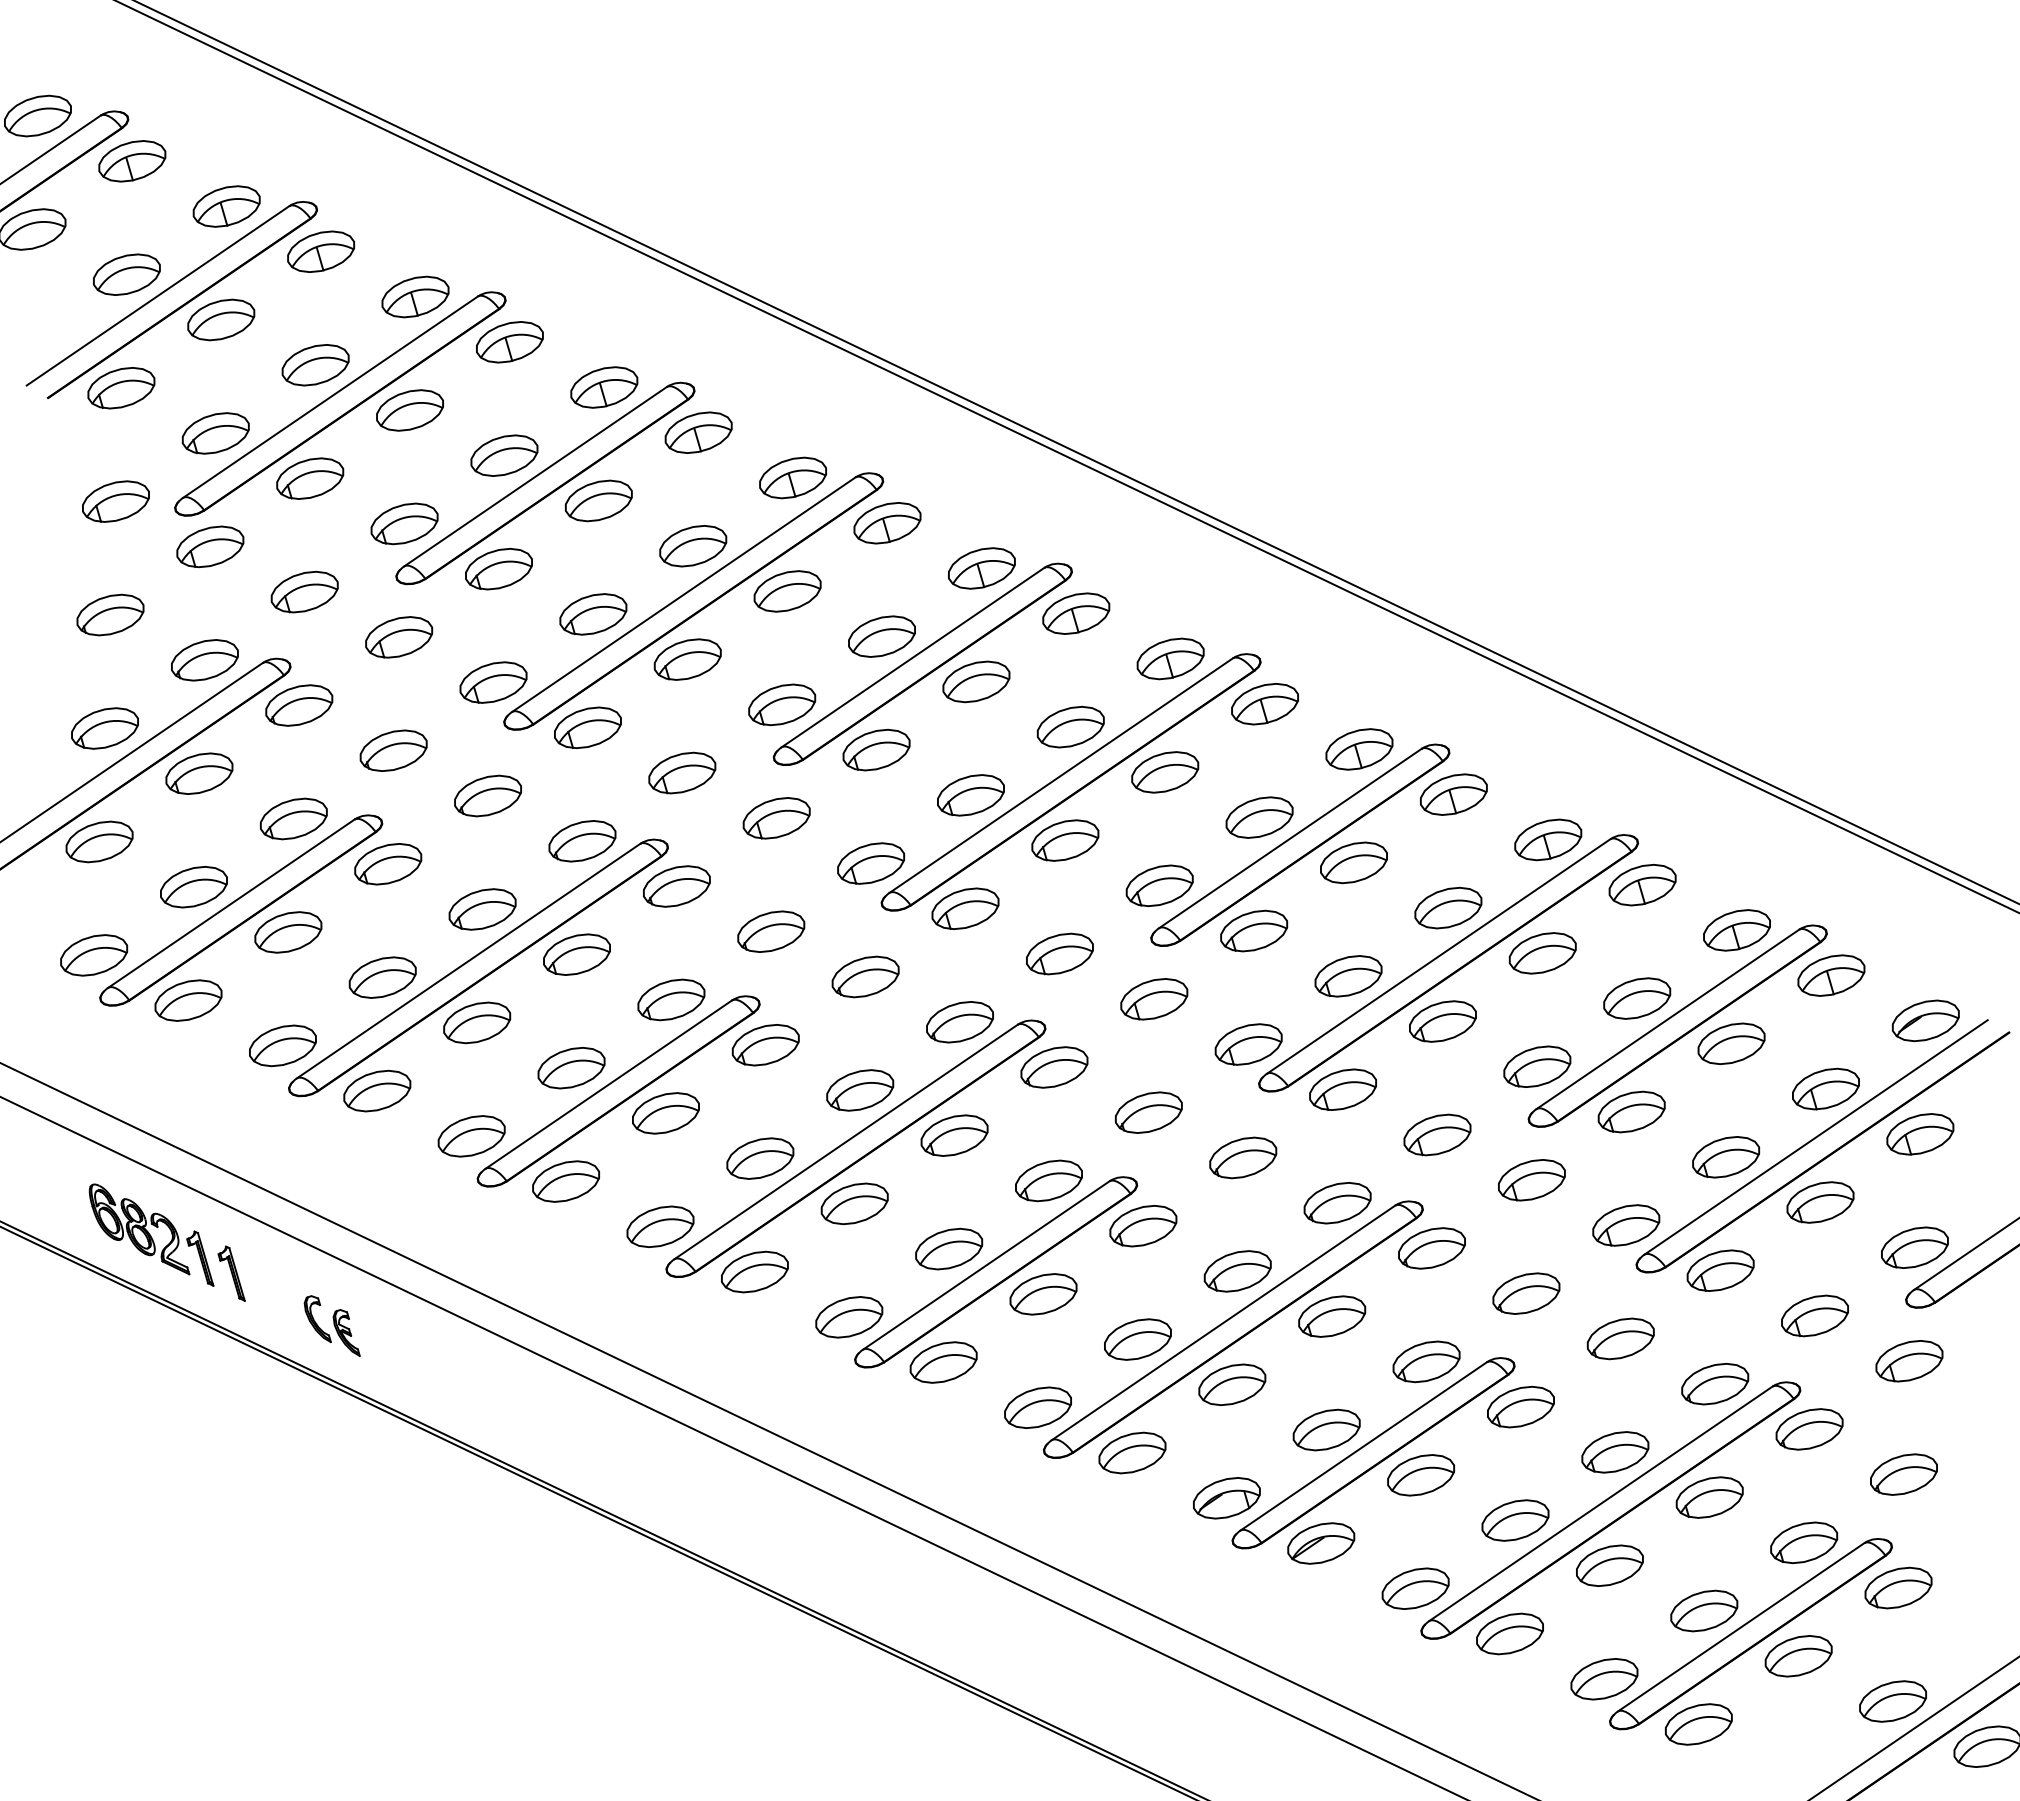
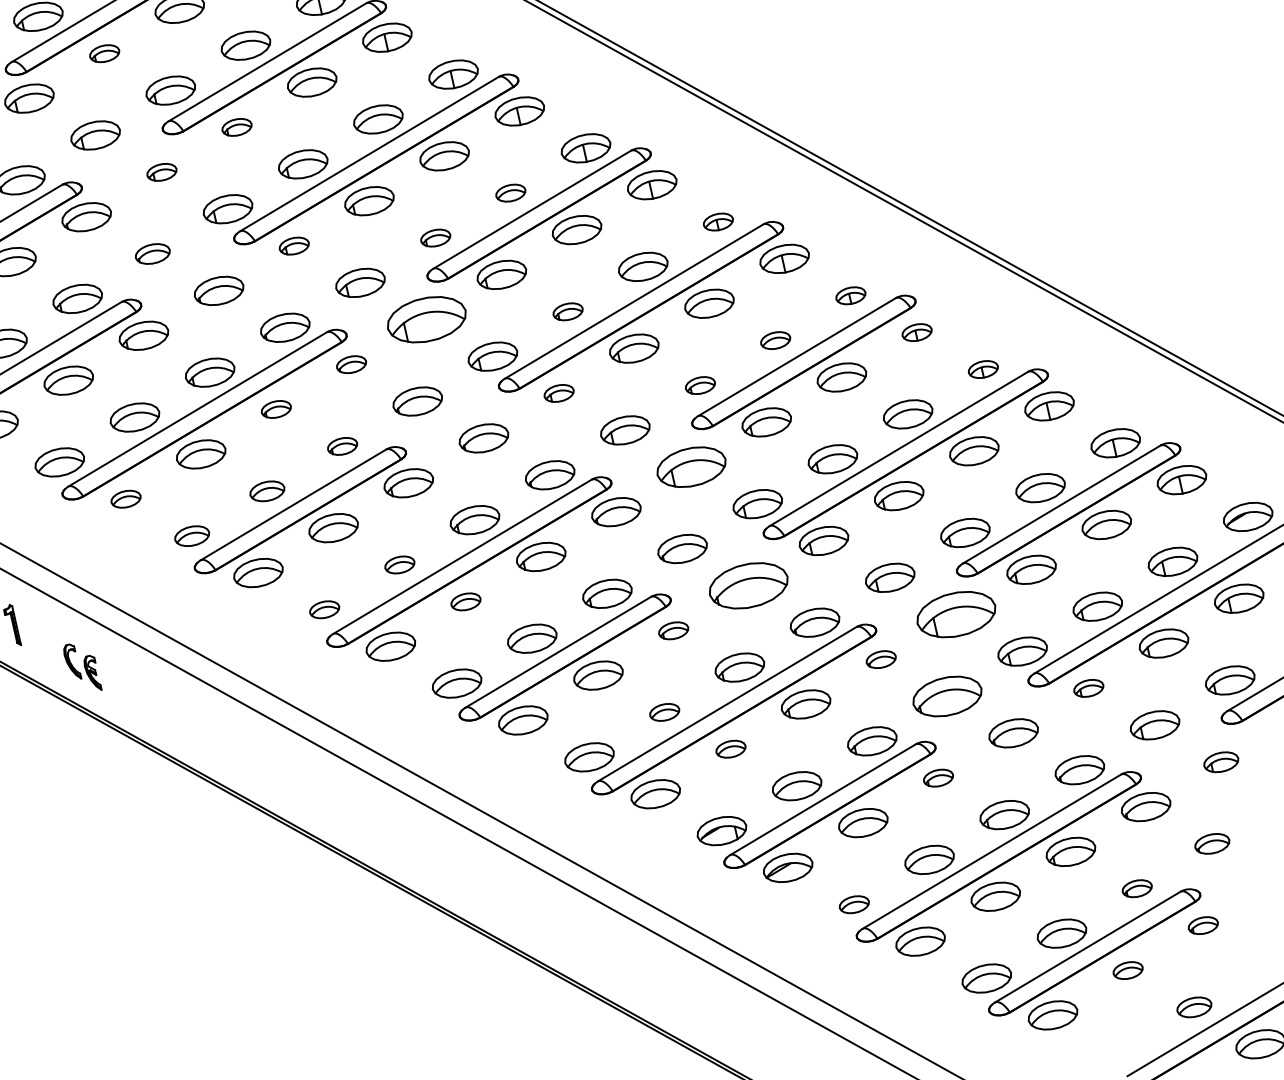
part: (310, 478) -> (104, 53), size x0.6
part: (498, 568) -> (236, 126), size x0.6
part: (881, 636) -> (510, 193), size x0.6
part: (399, 637) -> (162, 172), size x0.6
part: (1170, 658) -> (718, 221), size x0.6
part: (782, 704) -> (435, 237), size x0.6
part: (587, 727) -> (293, 245), size x0.6
part: (1359, 749) -> (850, 295), size x0.6
part: (393, 750) -> (152, 253), size x0.7
part: (1453, 794) -> (916, 332), size x0.6
part: (970, 795) -> (567, 311), size x0.6
part: (1259, 817) -> (775, 340), size x0.6
part: (776, 818) -> (426, 319), size x1.6
part: (1548, 839) -> (983, 369), size x0.6
part: (1159, 885) -> (700, 385), size x0.6
part: (676, 886) -> (351, 364), size x0.6
part: (965, 908) -> (559, 393), size x0.6
part: (576, 954) -> (276, 409), size x0.6
part: (671, 999) -> (342, 446), size x0.6
part: (1154, 999) -> (691, 467), size x1.4
part: (571, 1068) -> (267, 491), size x0.7
part: (377, 1090) -> (126, 498), size x0.6
part: (471, 1136) -> (192, 536), size x0.7
part: (1243, 1157) -> (749, 585), size x1.6
part: (760, 1158) -> (399, 564), size x0.6
part: (1531, 1180) -> (956, 614), size x1.6
part: (854, 1203) -> (465, 601), size x0.6
part: (660, 1226) -> (324, 609), size x0.6
part: (1143, 1226) -> (673, 630), size x0.6
part: (1431, 1248) -> (880, 659), size x0.6
part: (1720, 1270) -> (1088, 688), size x0.6
part: (1526, 1293) -> (947, 696), size x1.4
part: (1137, 1339) -> (664, 712), size x0.6
part: (1909, 1361) -> (1221, 762), size x0.7
part: (1232, 1384) -> (731, 749), size x0.6
part: (1520, 1406) -> (938, 777), size x0.6
part: (1903, 1474) -> (1211, 843), size x0.7
part: (1804, 1542) -> (1137, 888), size x0.6
part: (1898, 1587) -> (1203, 925), size x0.6
part: (1415, 1588) -> (854, 904), size x0.6
part: (1798, 1656) -> (1128, 970), size x0.6
part: (1892, 1701) -> (1194, 1007), size x0.7

